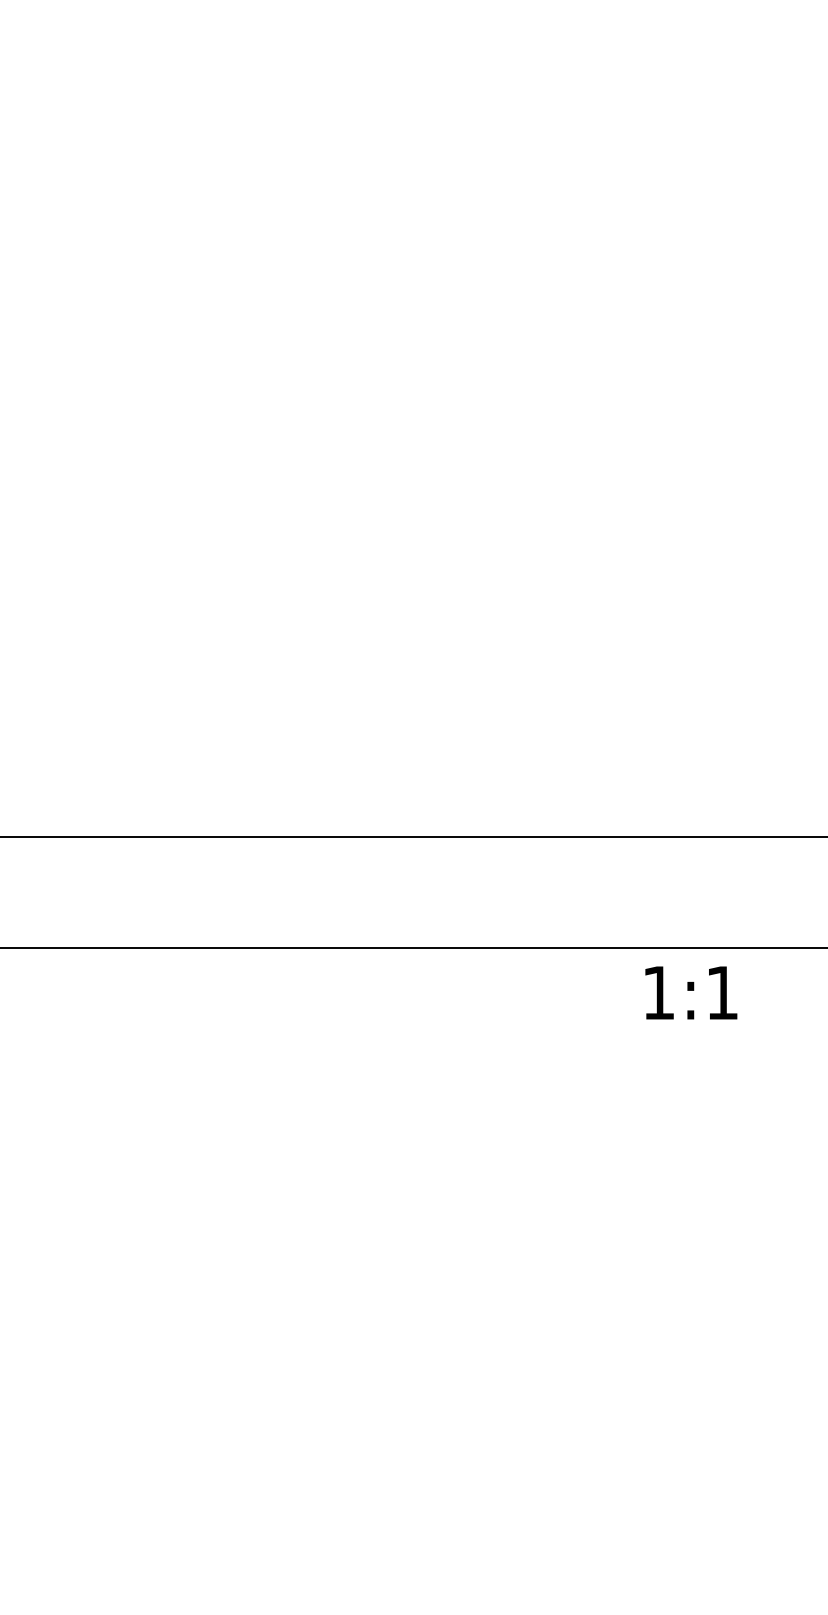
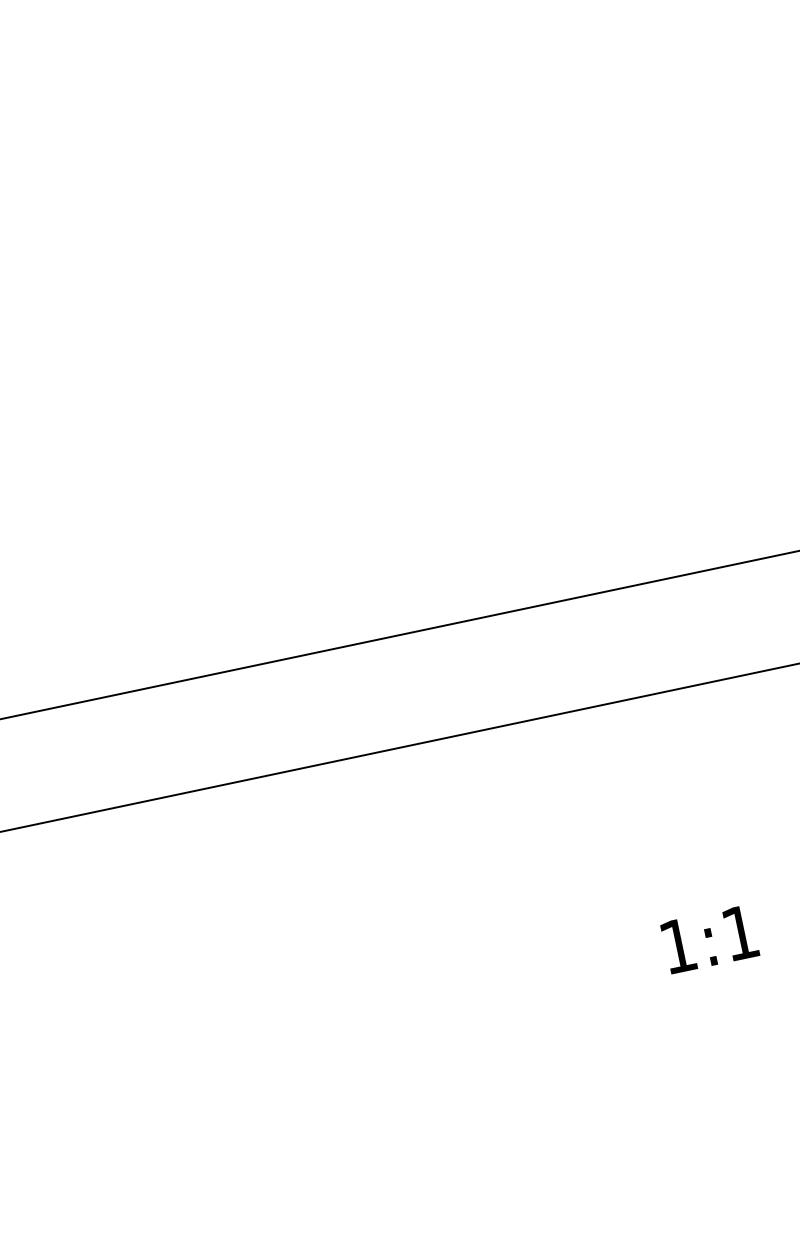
text: (691, 992) -> (710, 938), moved

